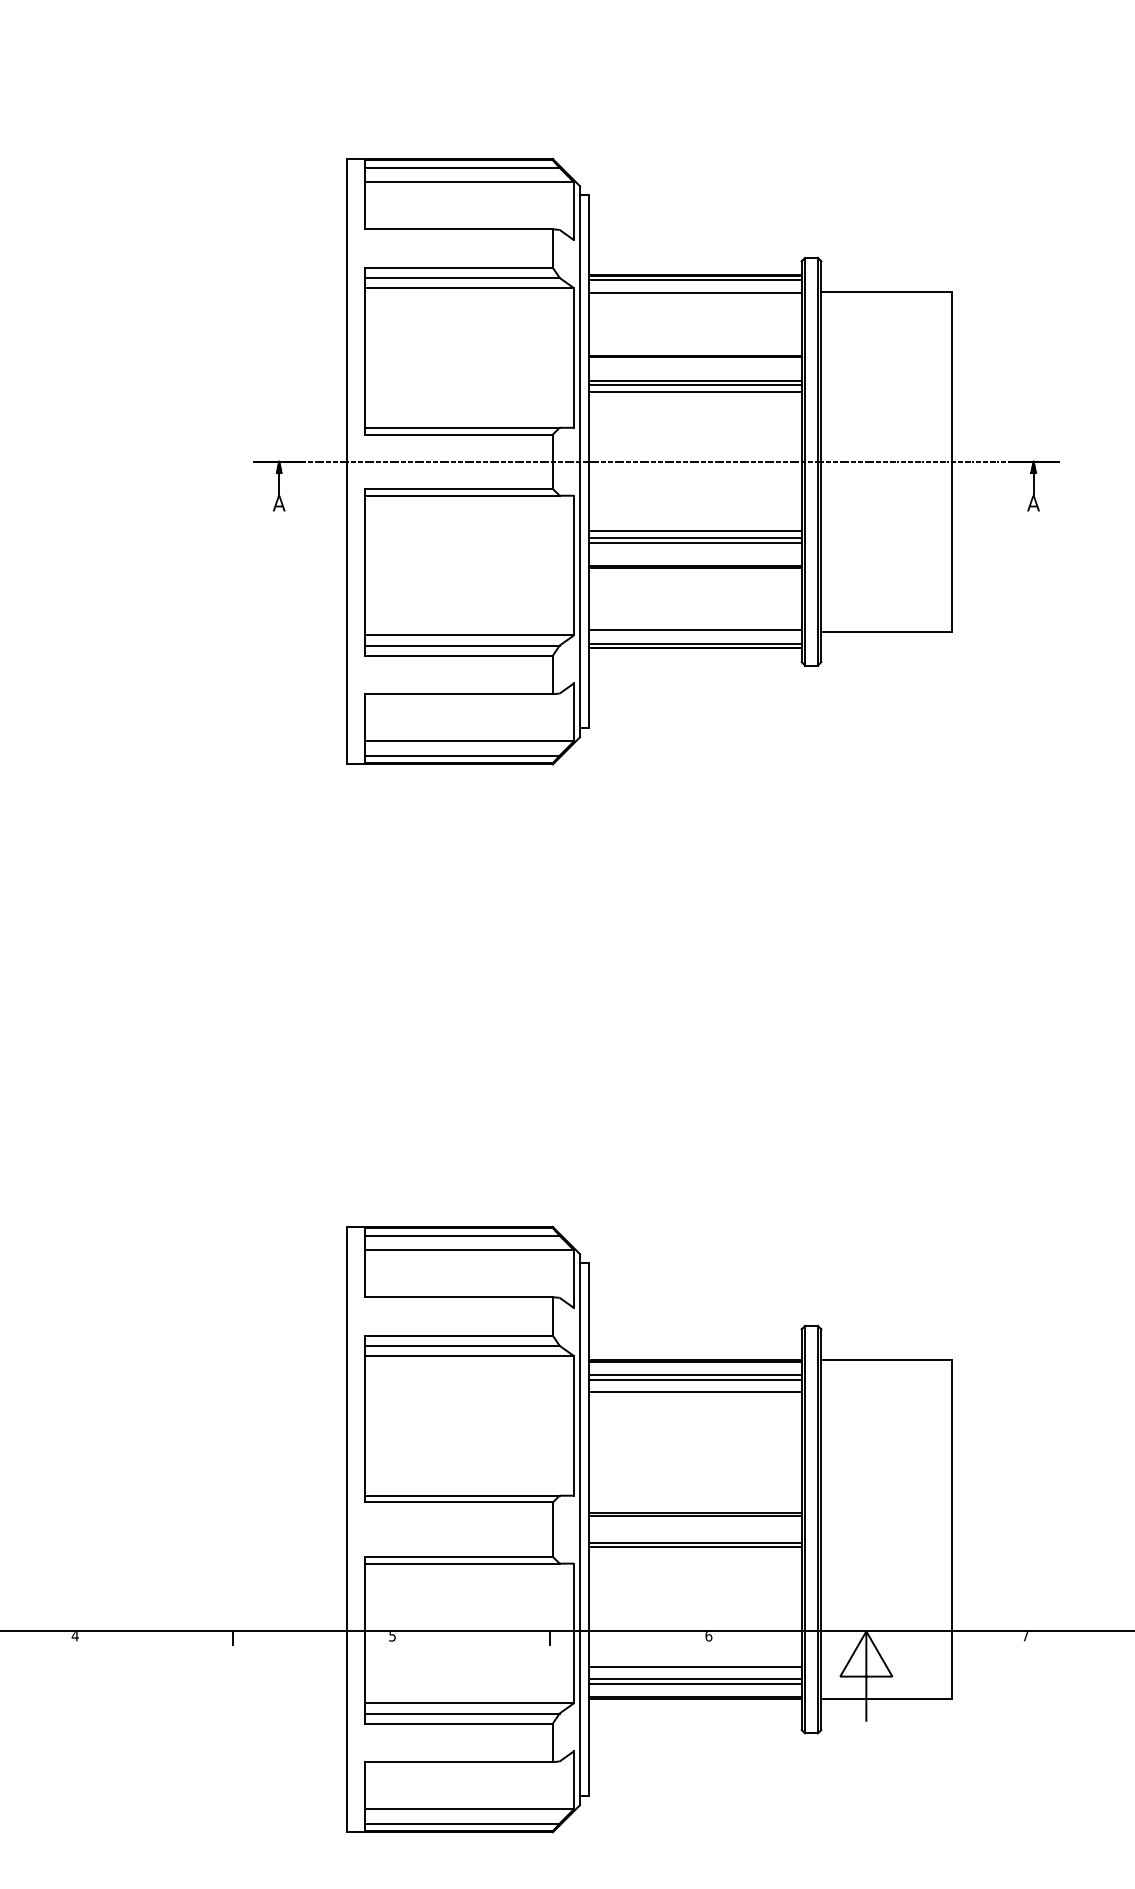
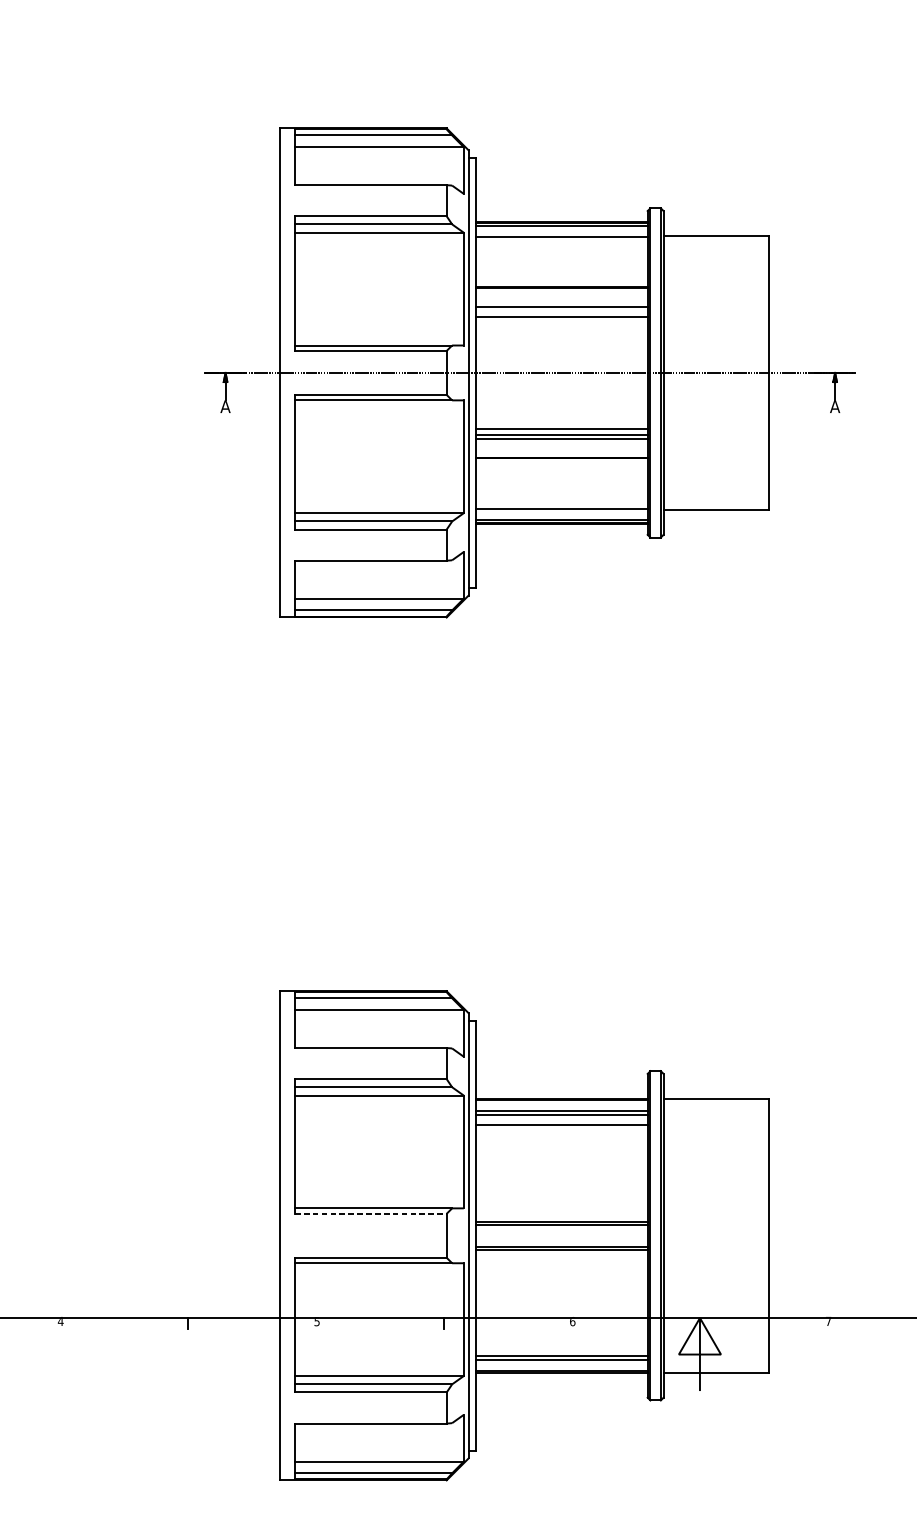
line: (695, 385) -> (561, 311), removed
line: (459, 1502) -> (371, 1213), solid -> dashed
line: (695, 1667) -> (561, 1347), removed

